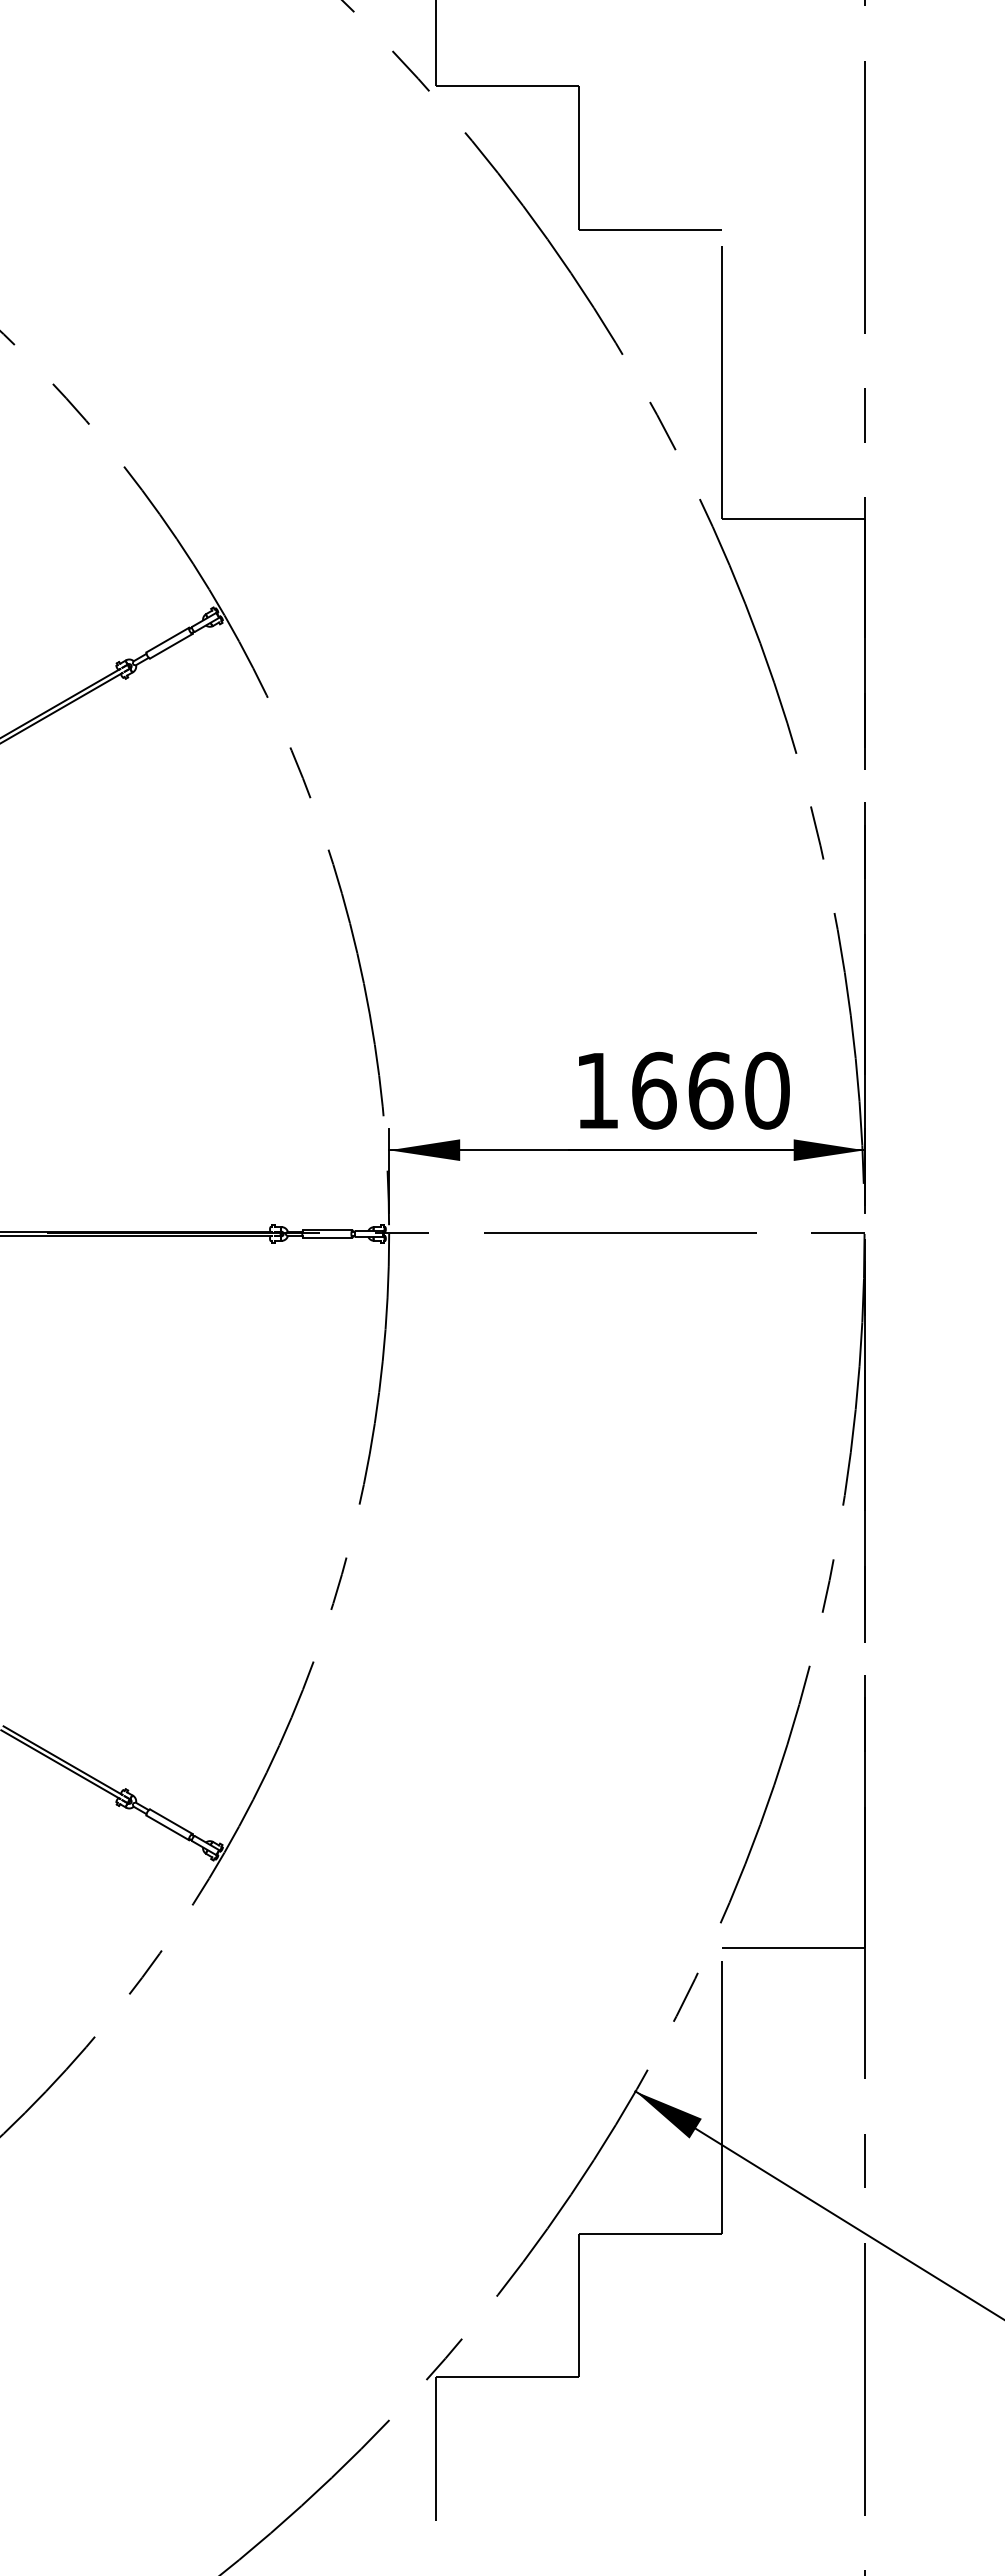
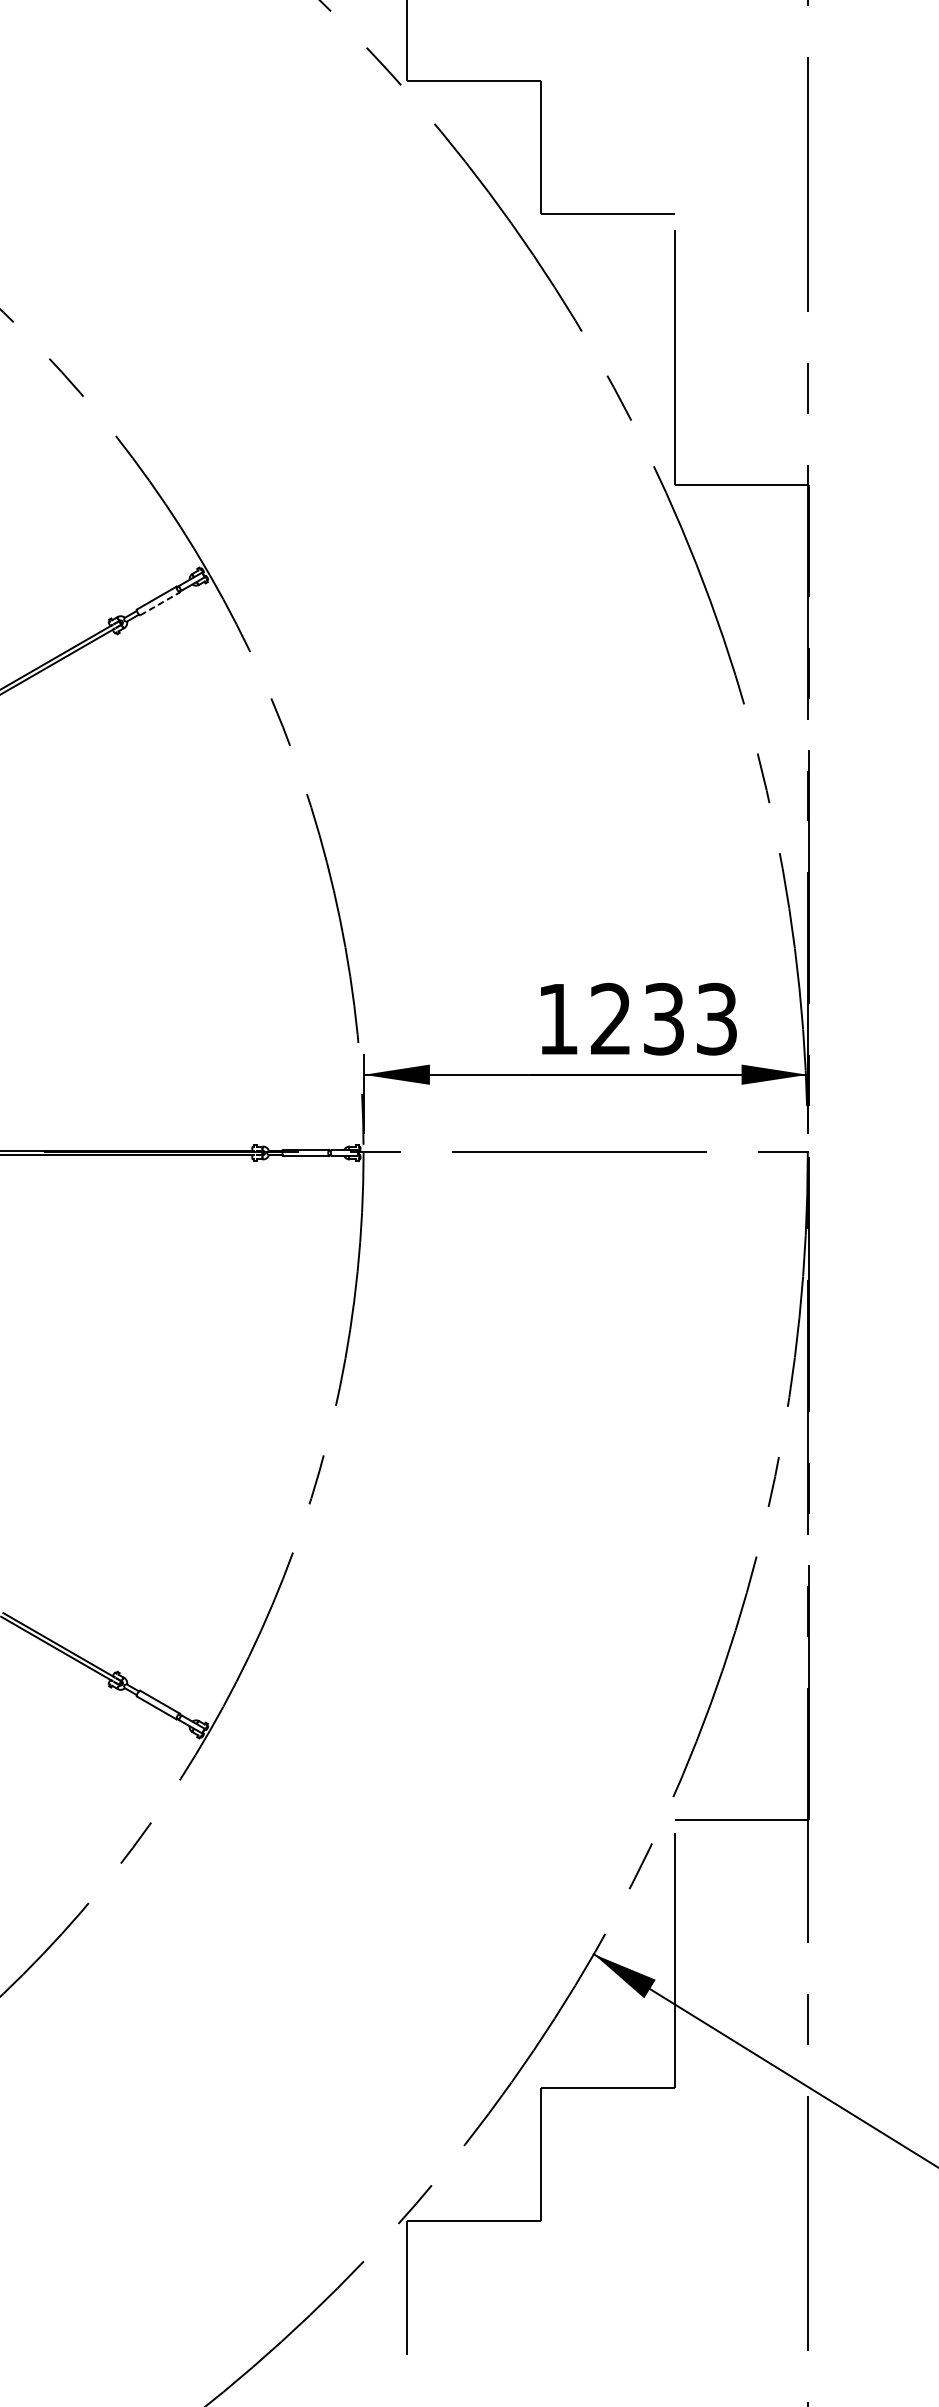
line: (171, 646) -> (160, 604), solid -> dashed
text: (710, 1090) -> (663, 1018), 1660 -> 1233

